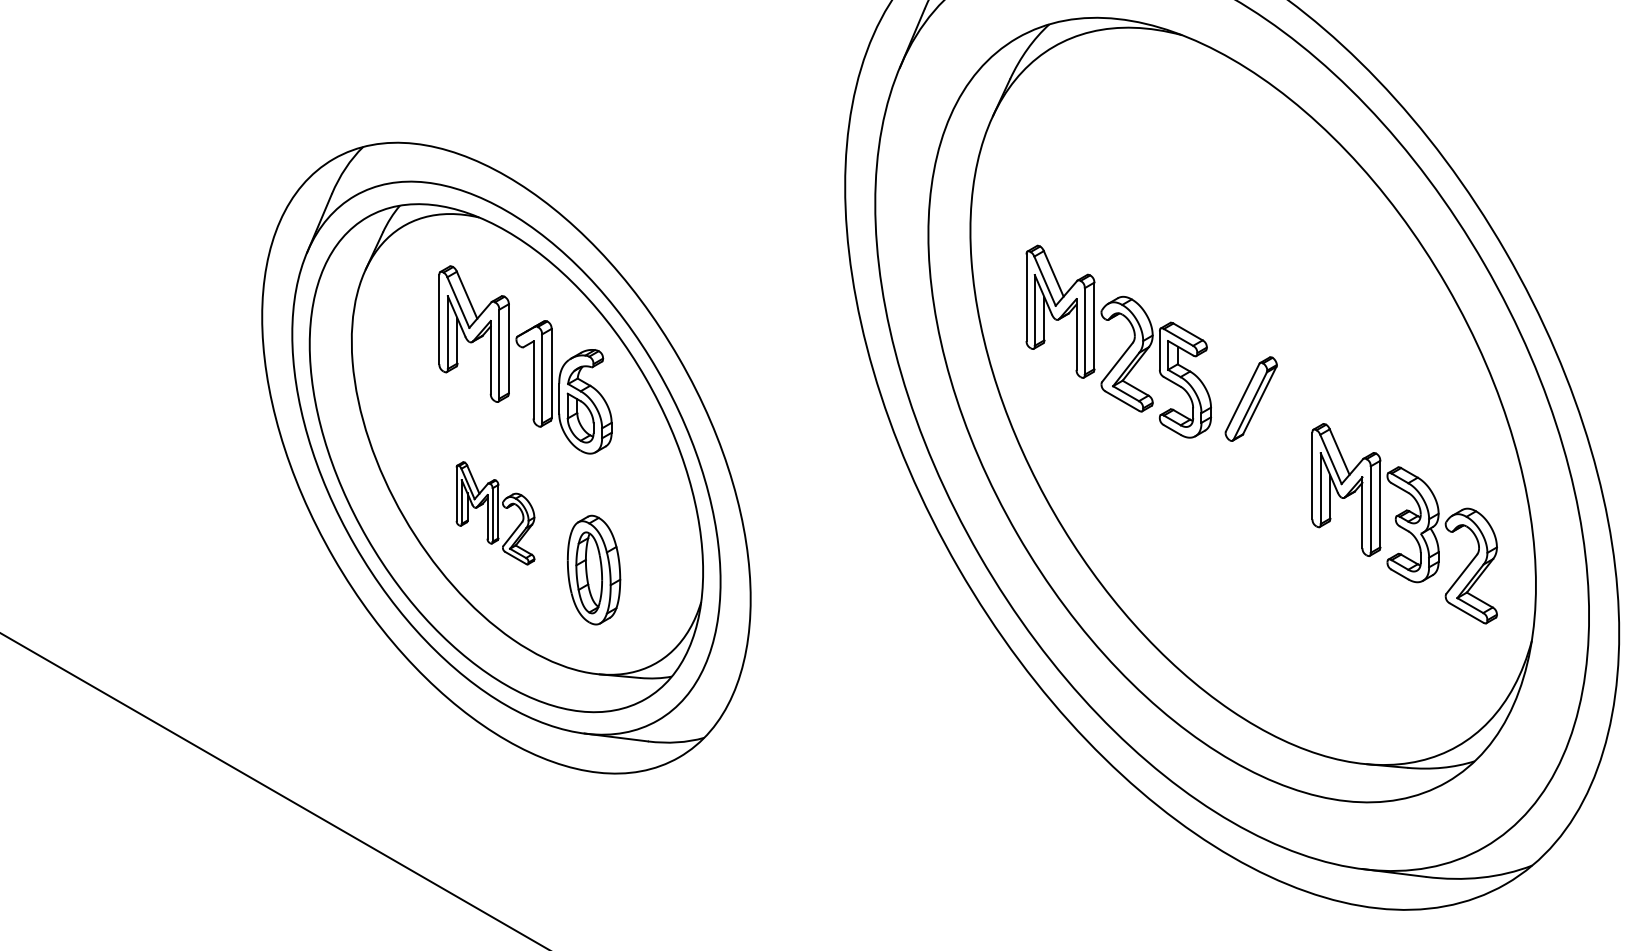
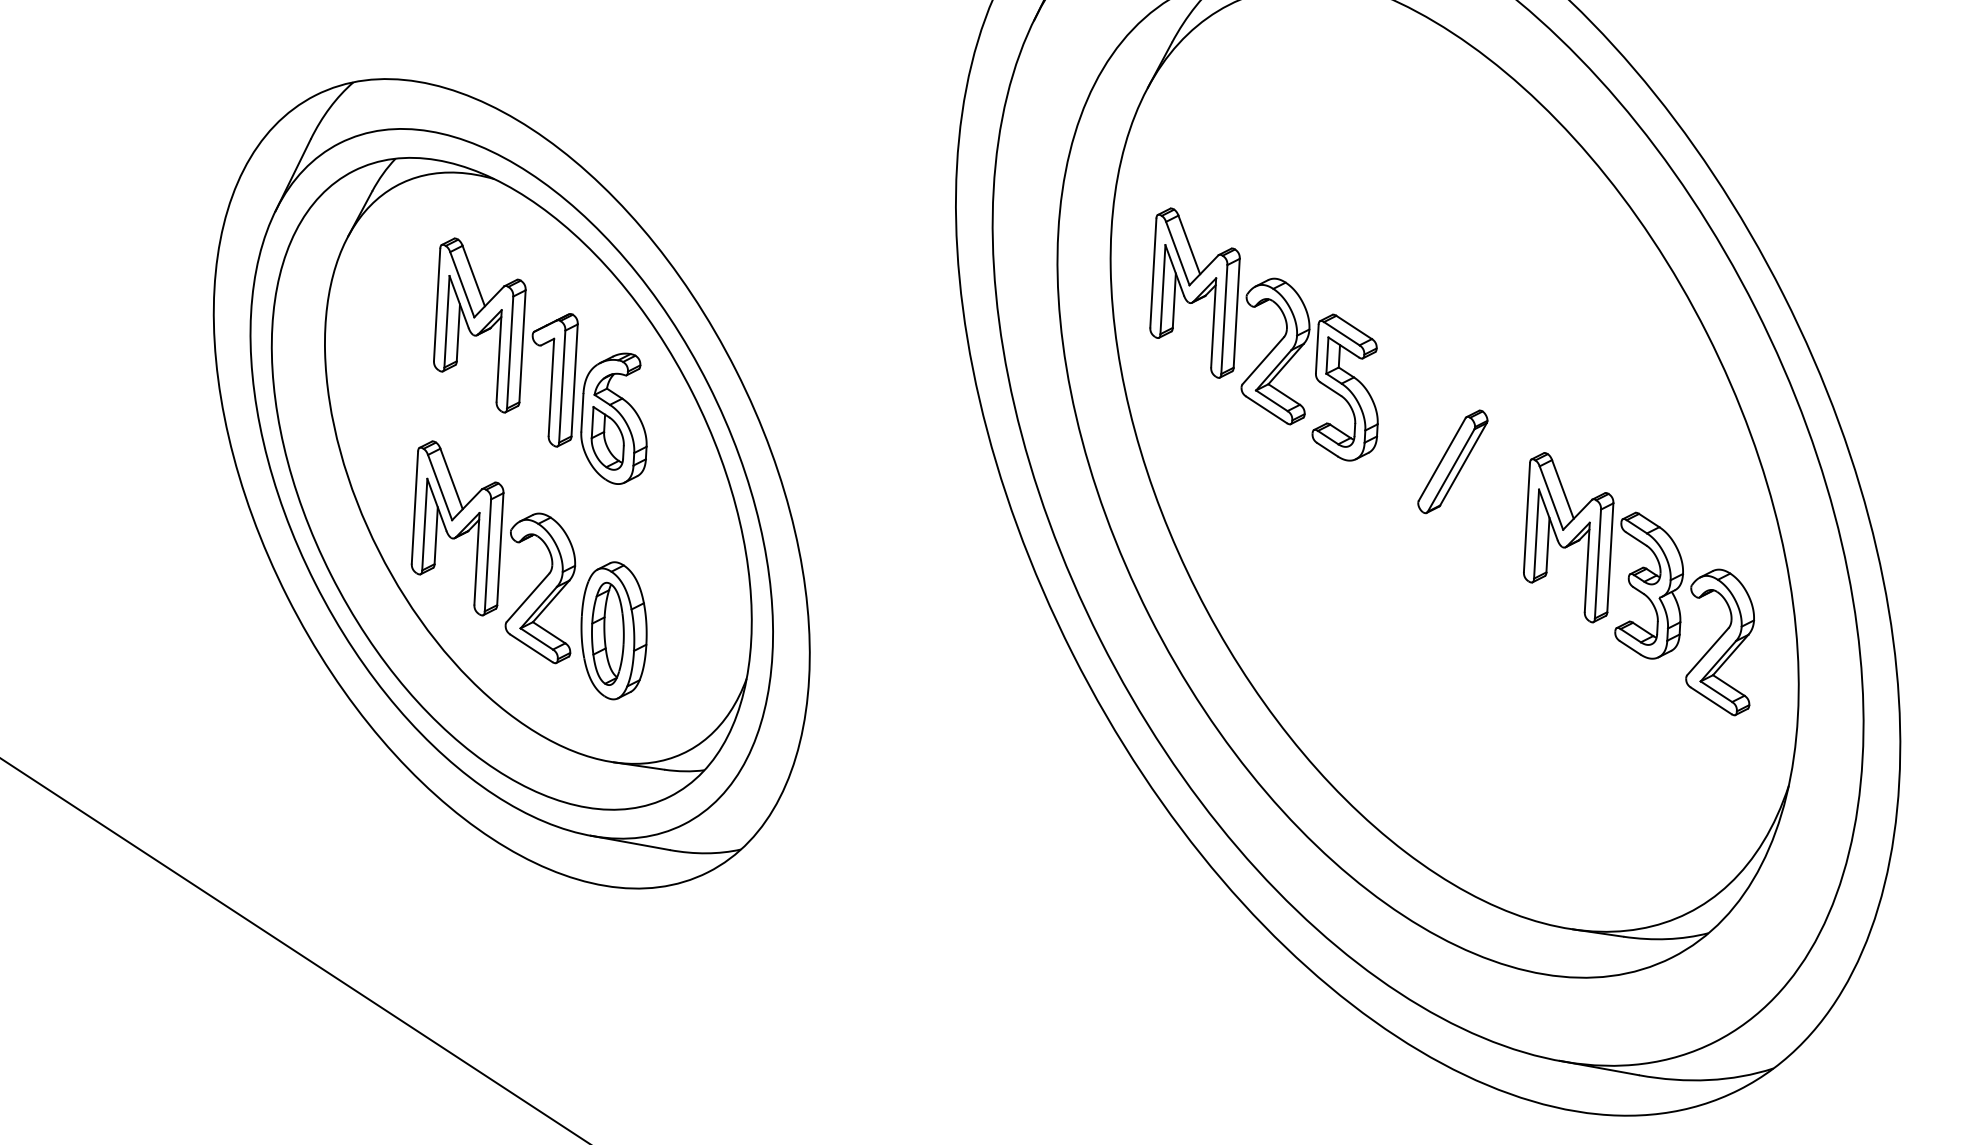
part: (1128, 346) -> (1278, 341), moved
part: (495, 513) -> (494, 552), size x1.67
part: (1404, 523) -> (1639, 583), moved

